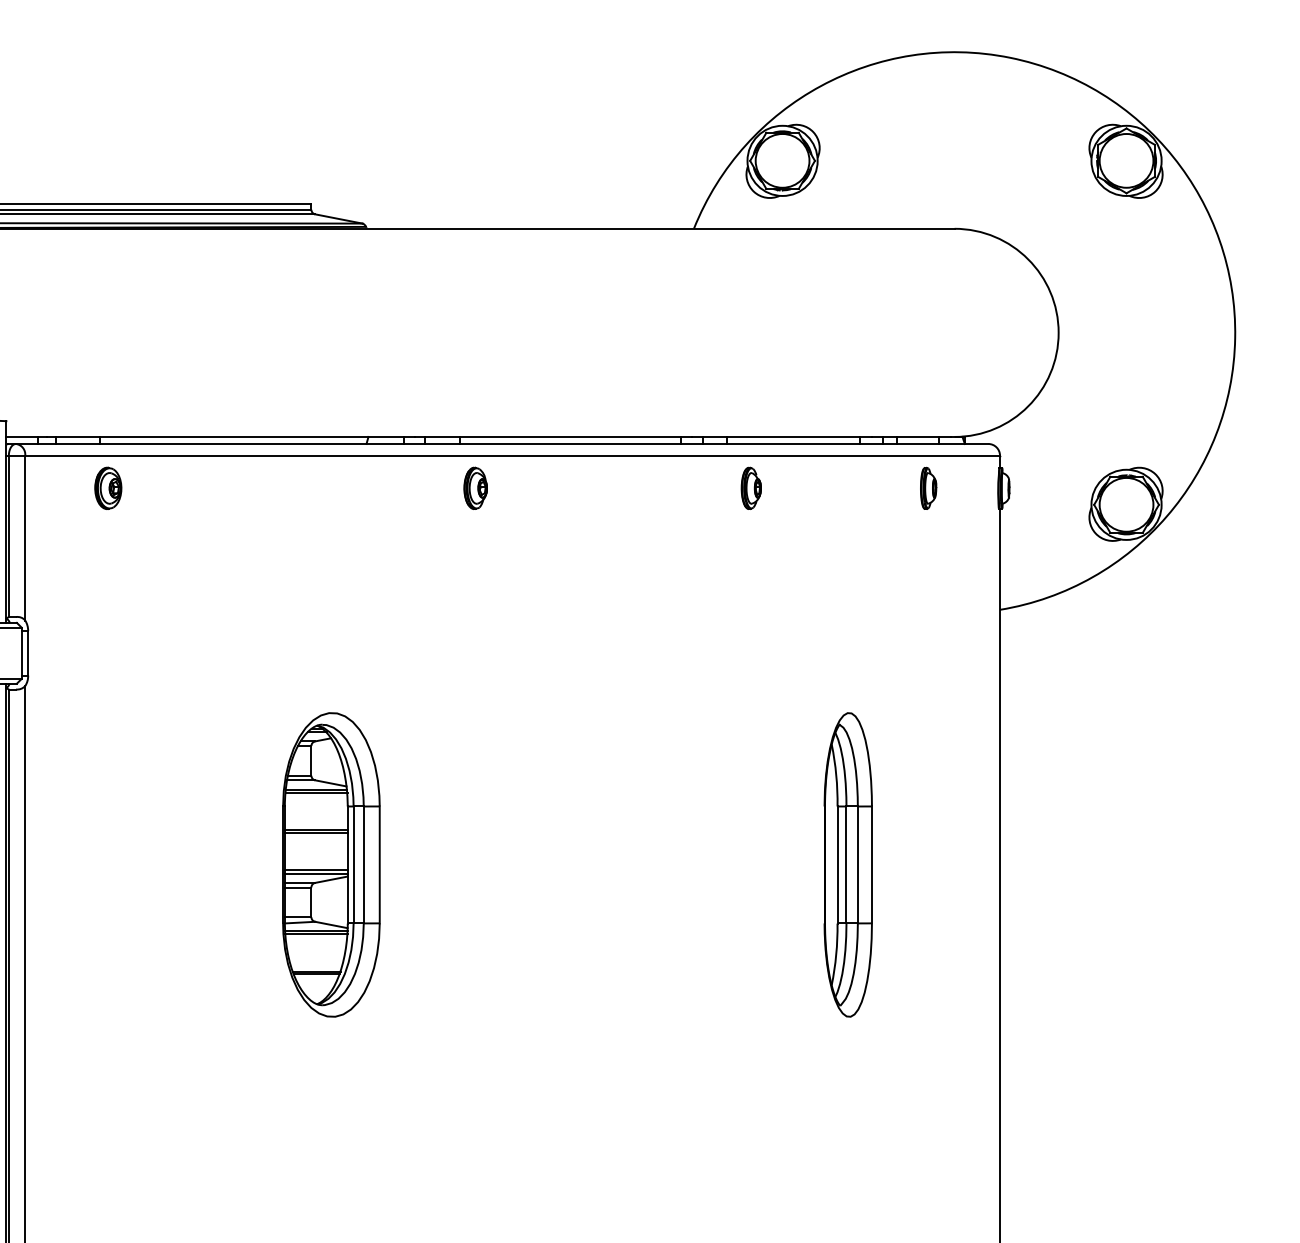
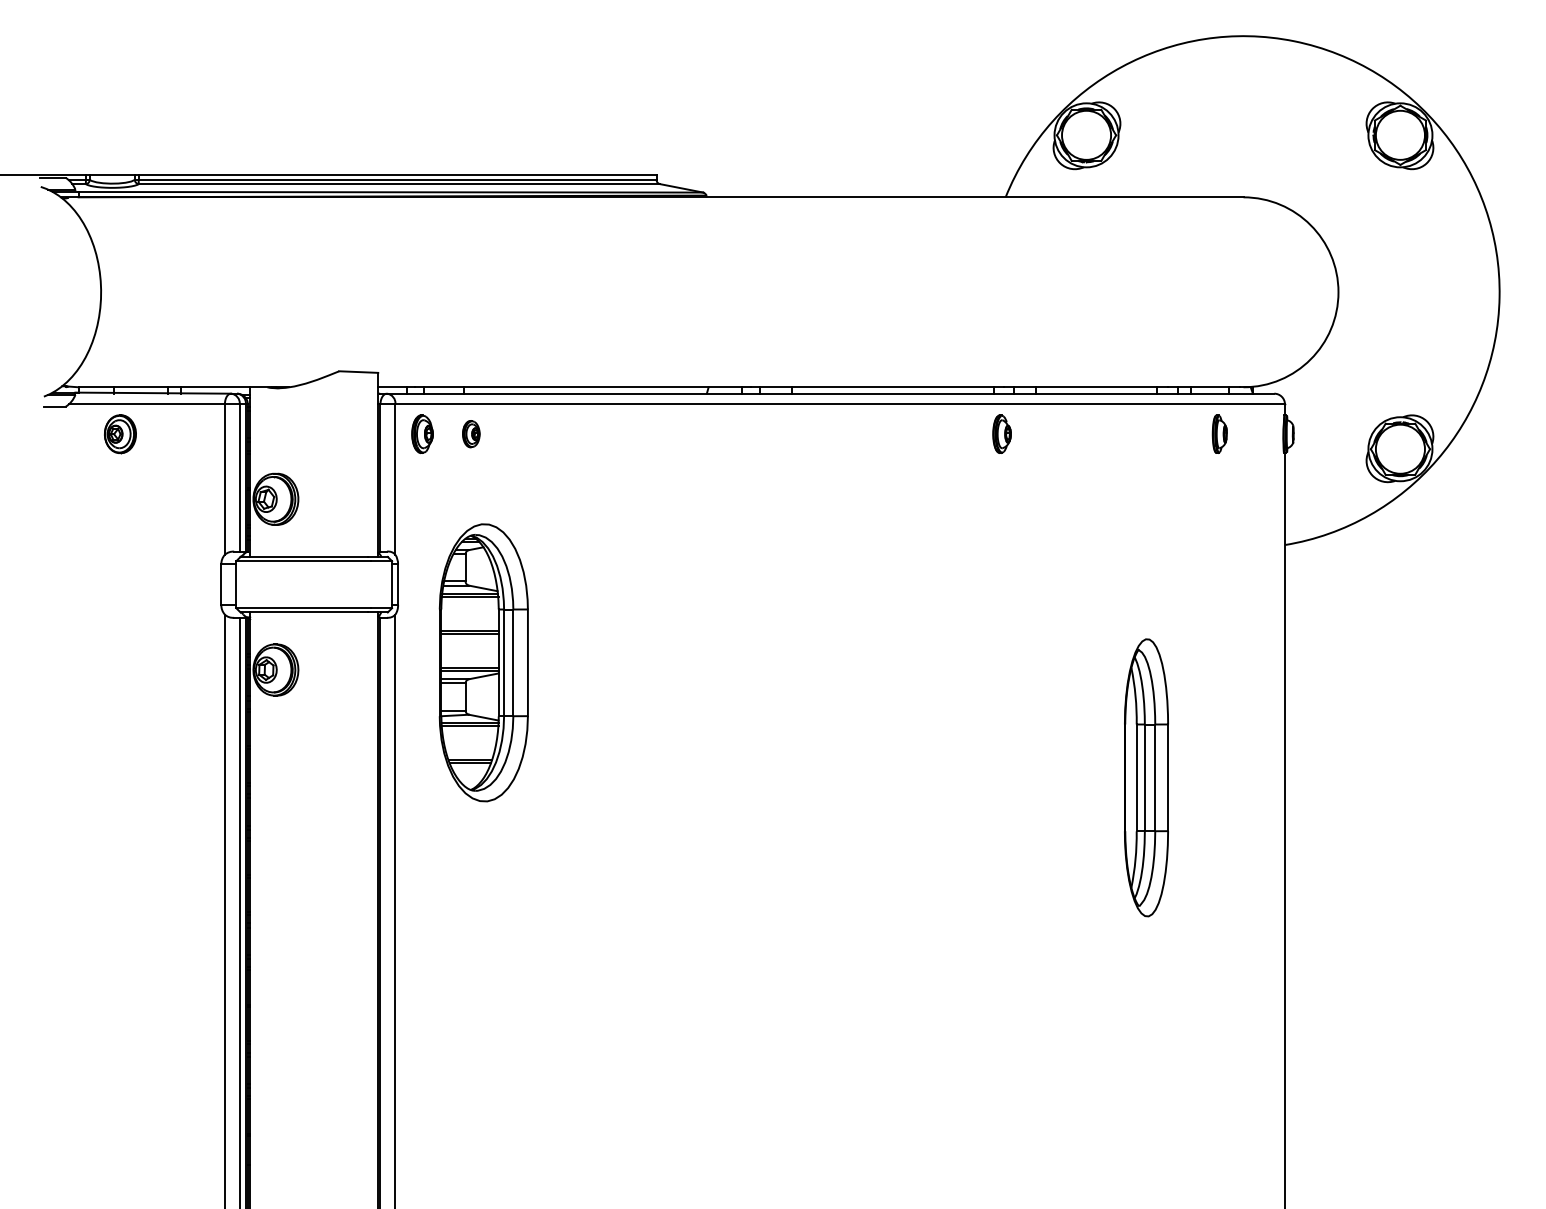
part: (108, 487) -> (471, 433), size x0.7
part: (475, 487) -> (422, 433), moved
part: (750, 487) -> (1001, 433), moved
part: (331, 864) -> (483, 662), moved

